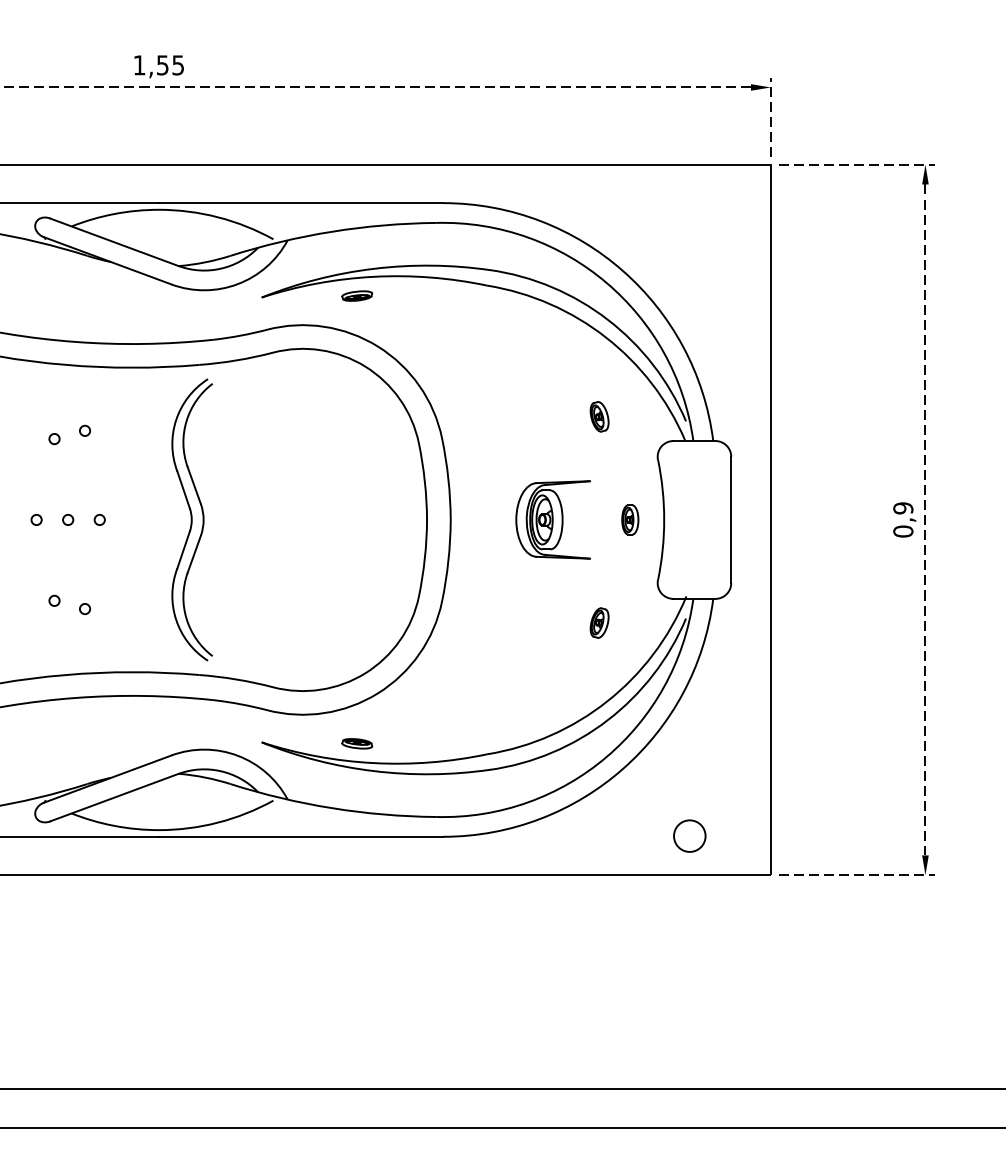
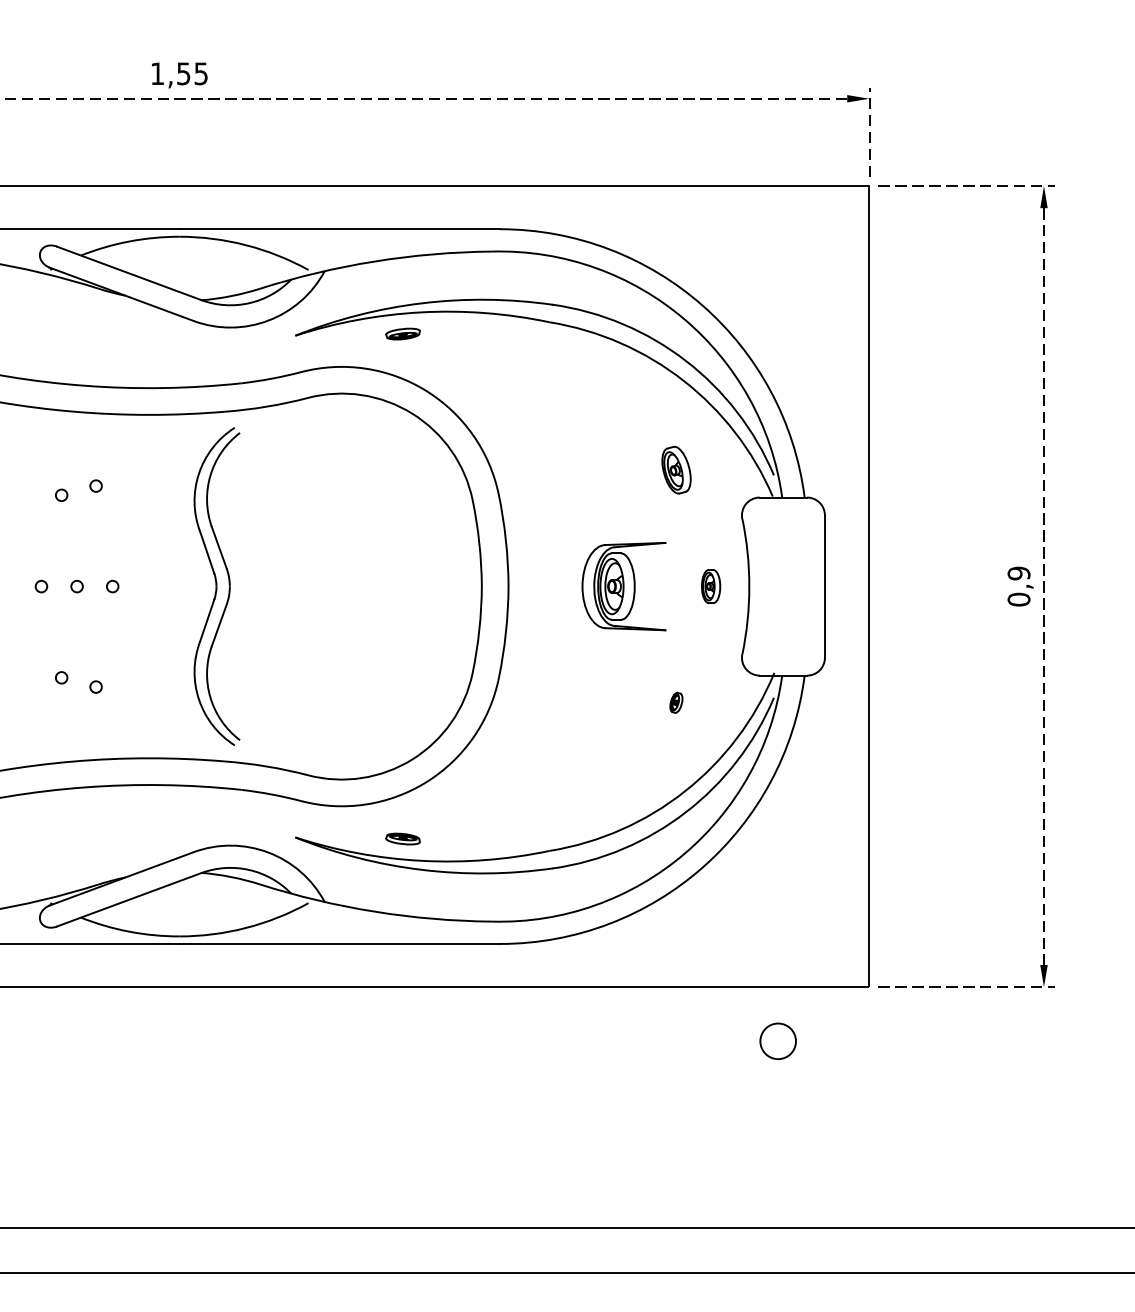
part: (599, 416) -> (676, 469), size x1.4
part: (599, 622) -> (676, 702), size x0.6
circle: (689, 835) -> (777, 1040), moved

